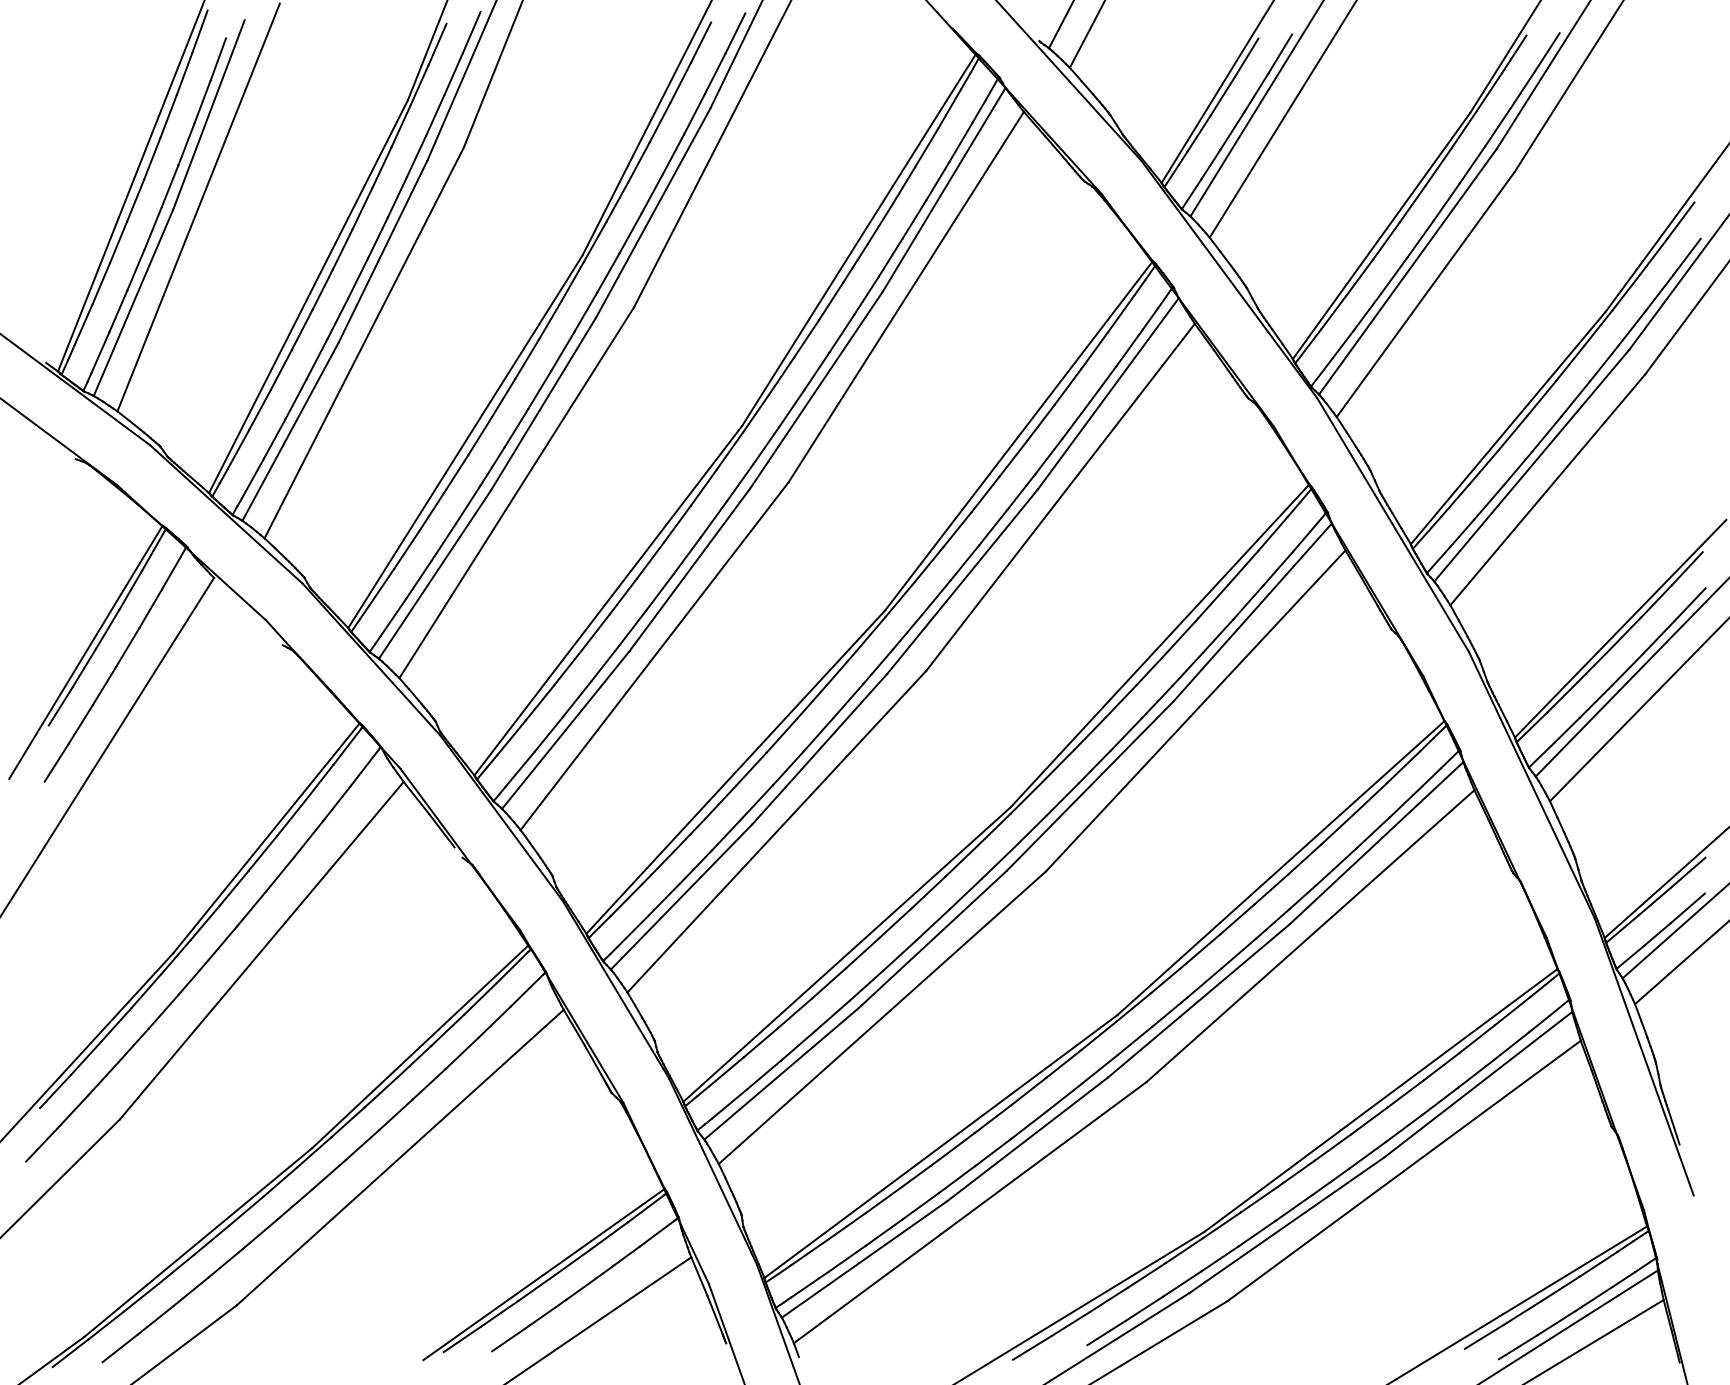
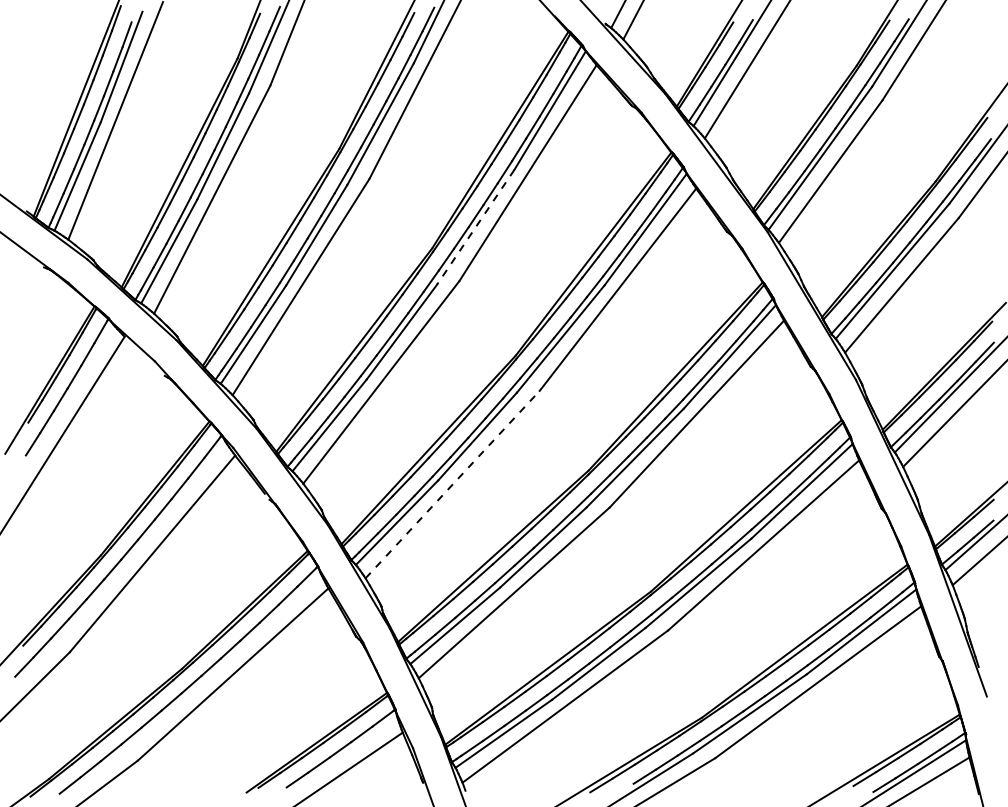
line: (816, 390) -> (475, 227), solid -> dashed
line: (776, 831) -> (452, 484), solid -> dashed

